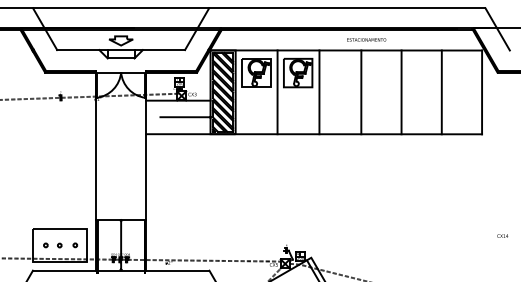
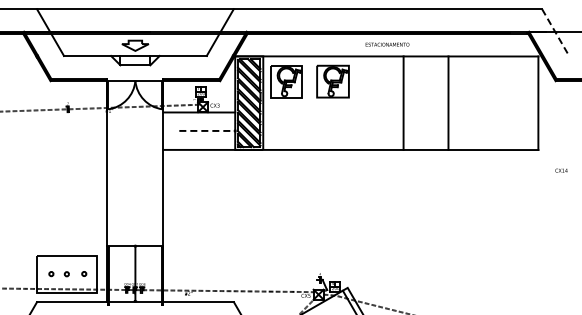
line: (498, 29) -> (556, 33), solid -> dashed
text: (366, 39) -> (387, 44), moved
line: (277, 91) -> (310, 102), removed
line: (319, 91) -> (356, 102), removed
line: (441, 92) -> (493, 103), removed
line: (185, 116) -> (207, 130), solid -> dashed
text: (502, 235) -> (561, 170), moved

